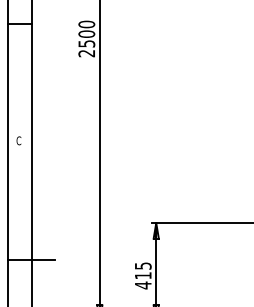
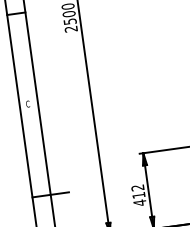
text: (142, 265) -> (137, 187), 415 -> 412

